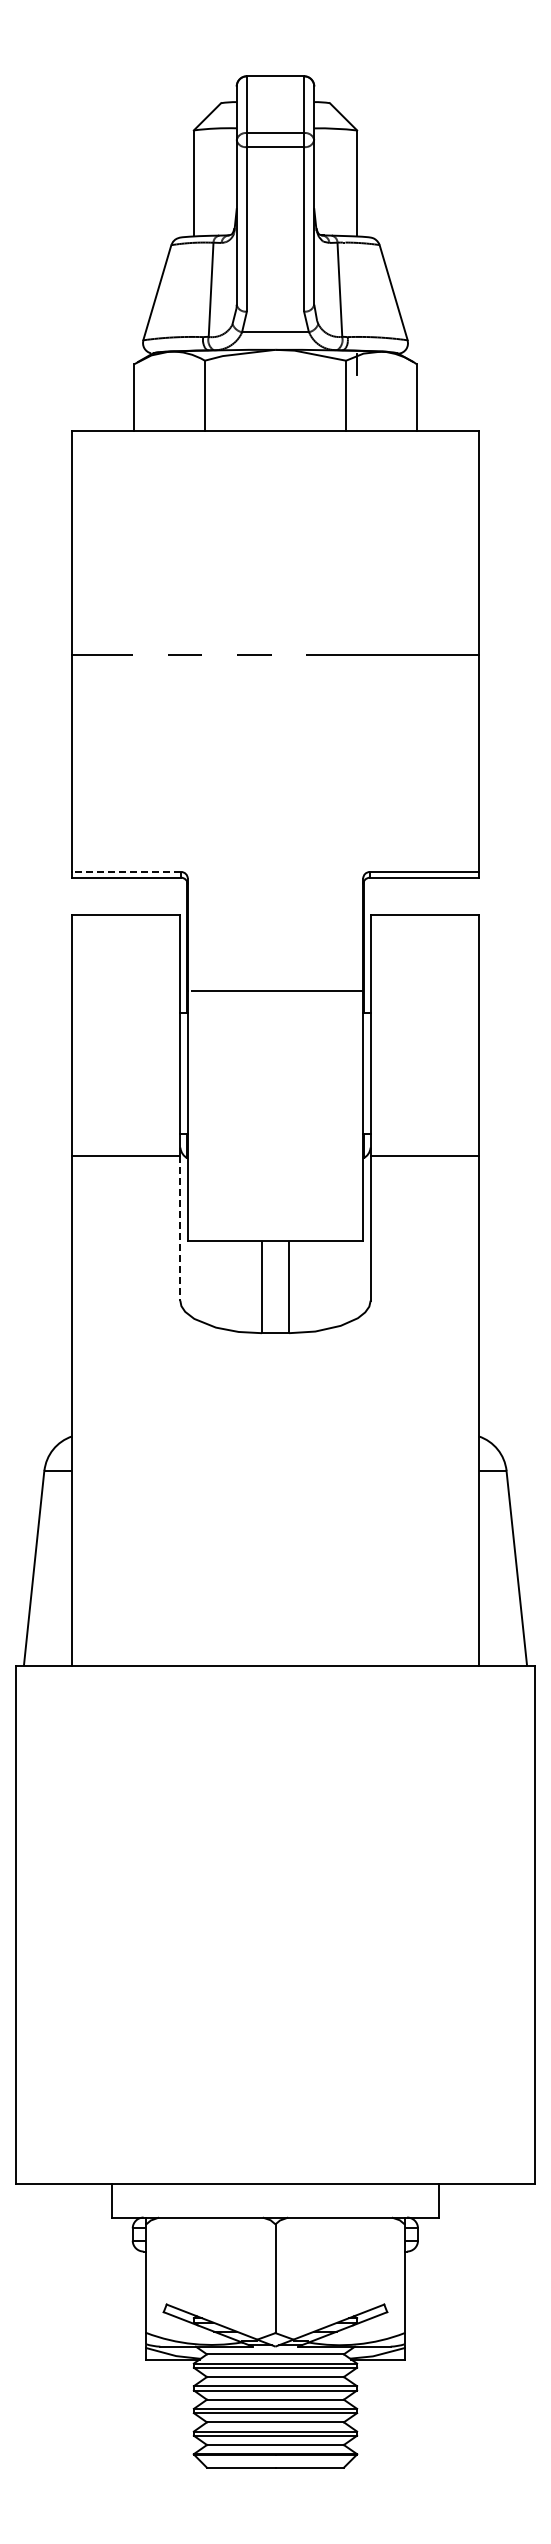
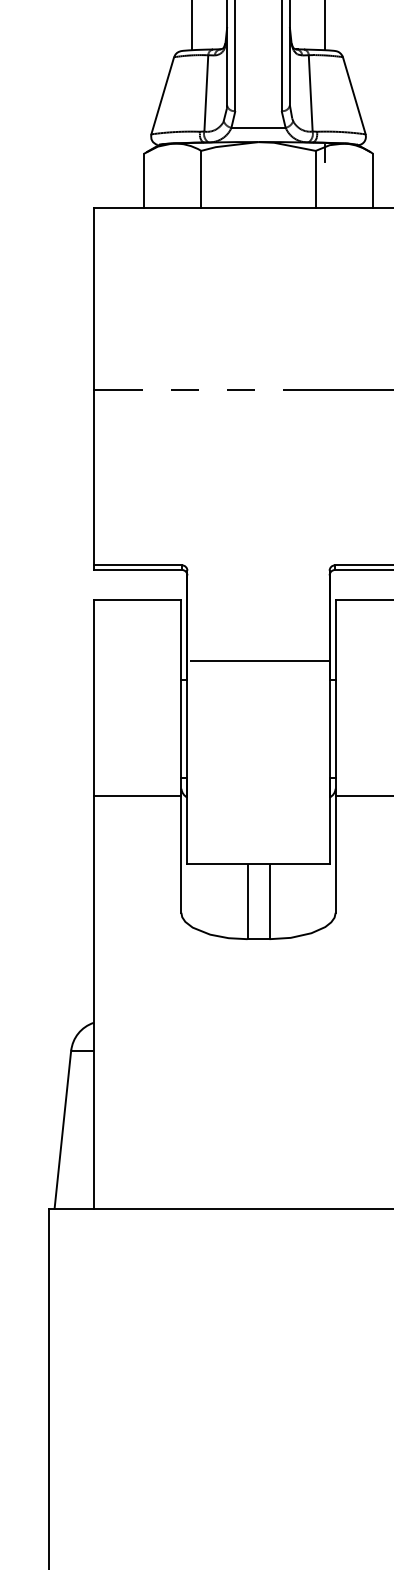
line: (126, 871) -> (137, 564), dashed -> solid
line: (180, 1228) -> (181, 854), dashed -> solid

